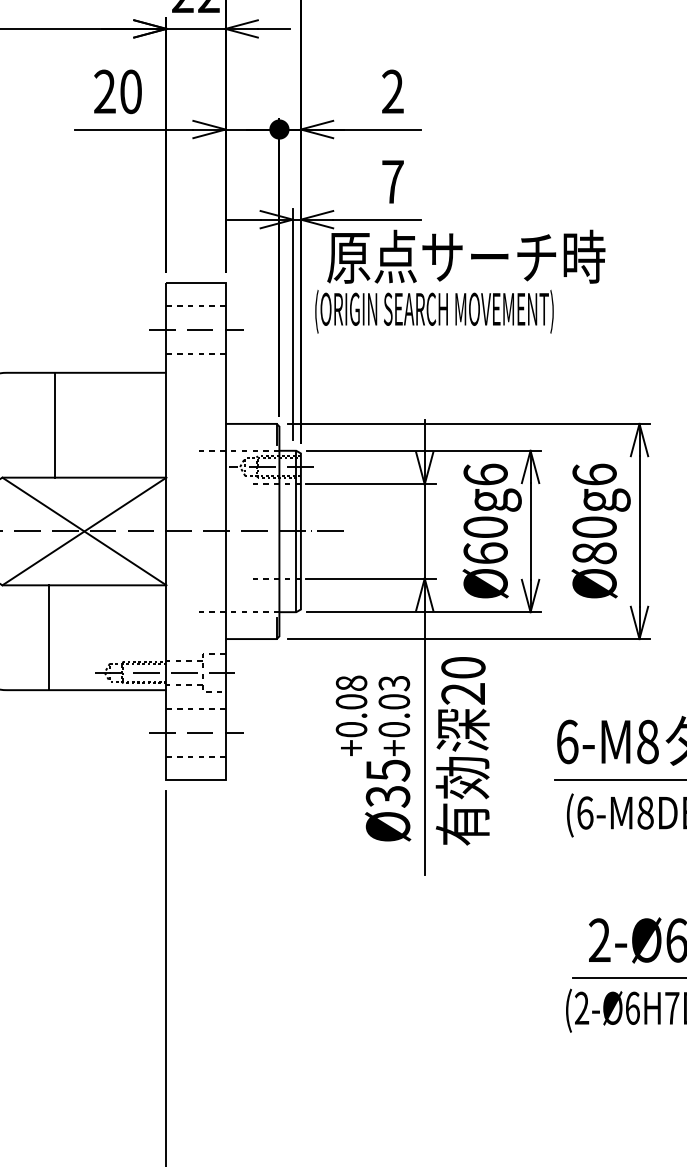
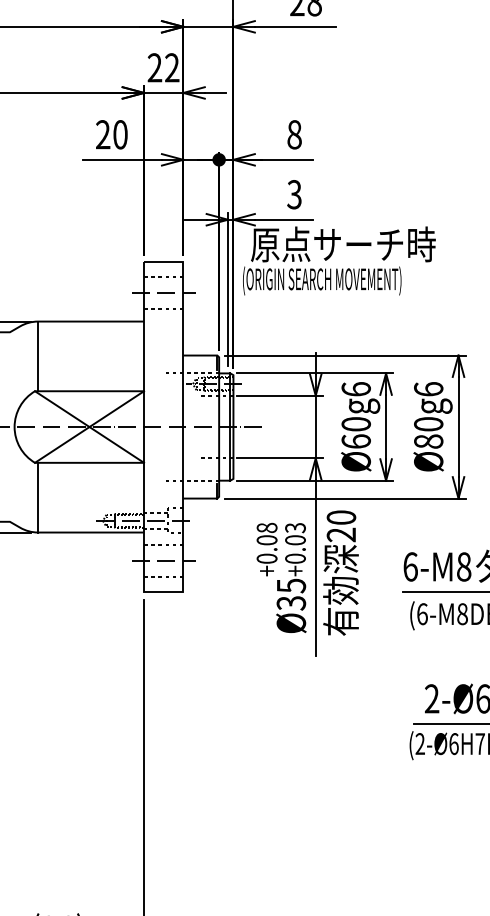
text: (392, 91) -> (294, 134), 2 -> 8
text: (392, 181) -> (294, 194), 7 -> 3
line: (55, 425) -> (38, 356), moved
line: (49, 637) -> (38, 497), moved

